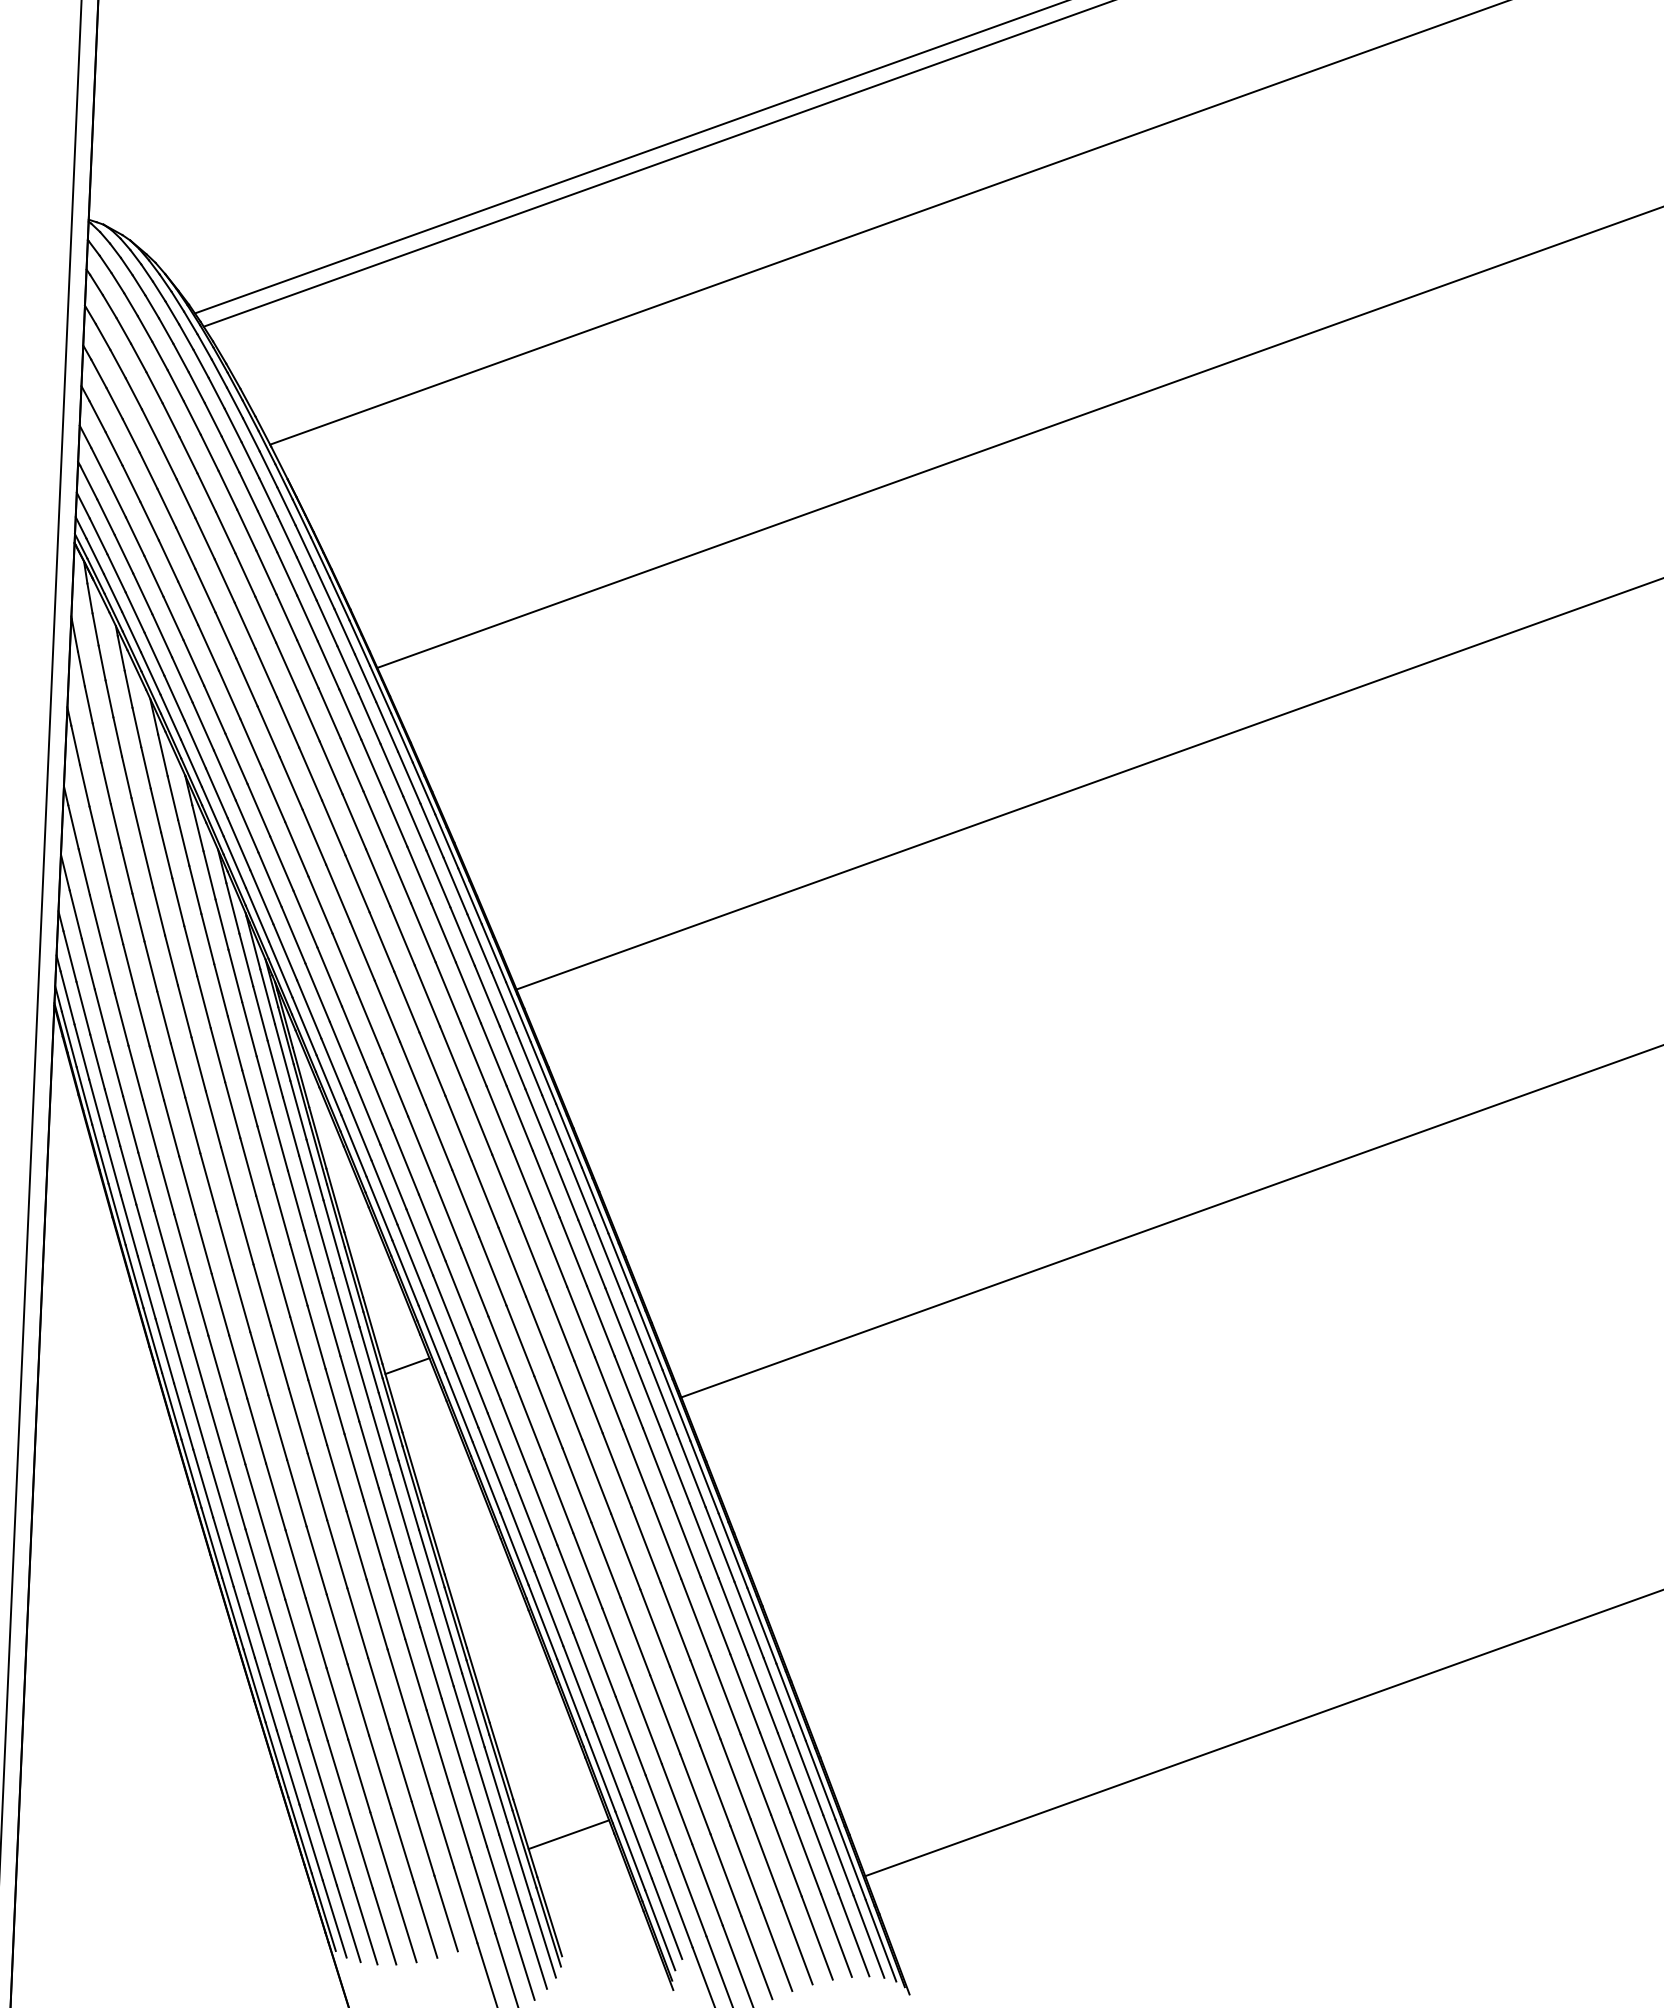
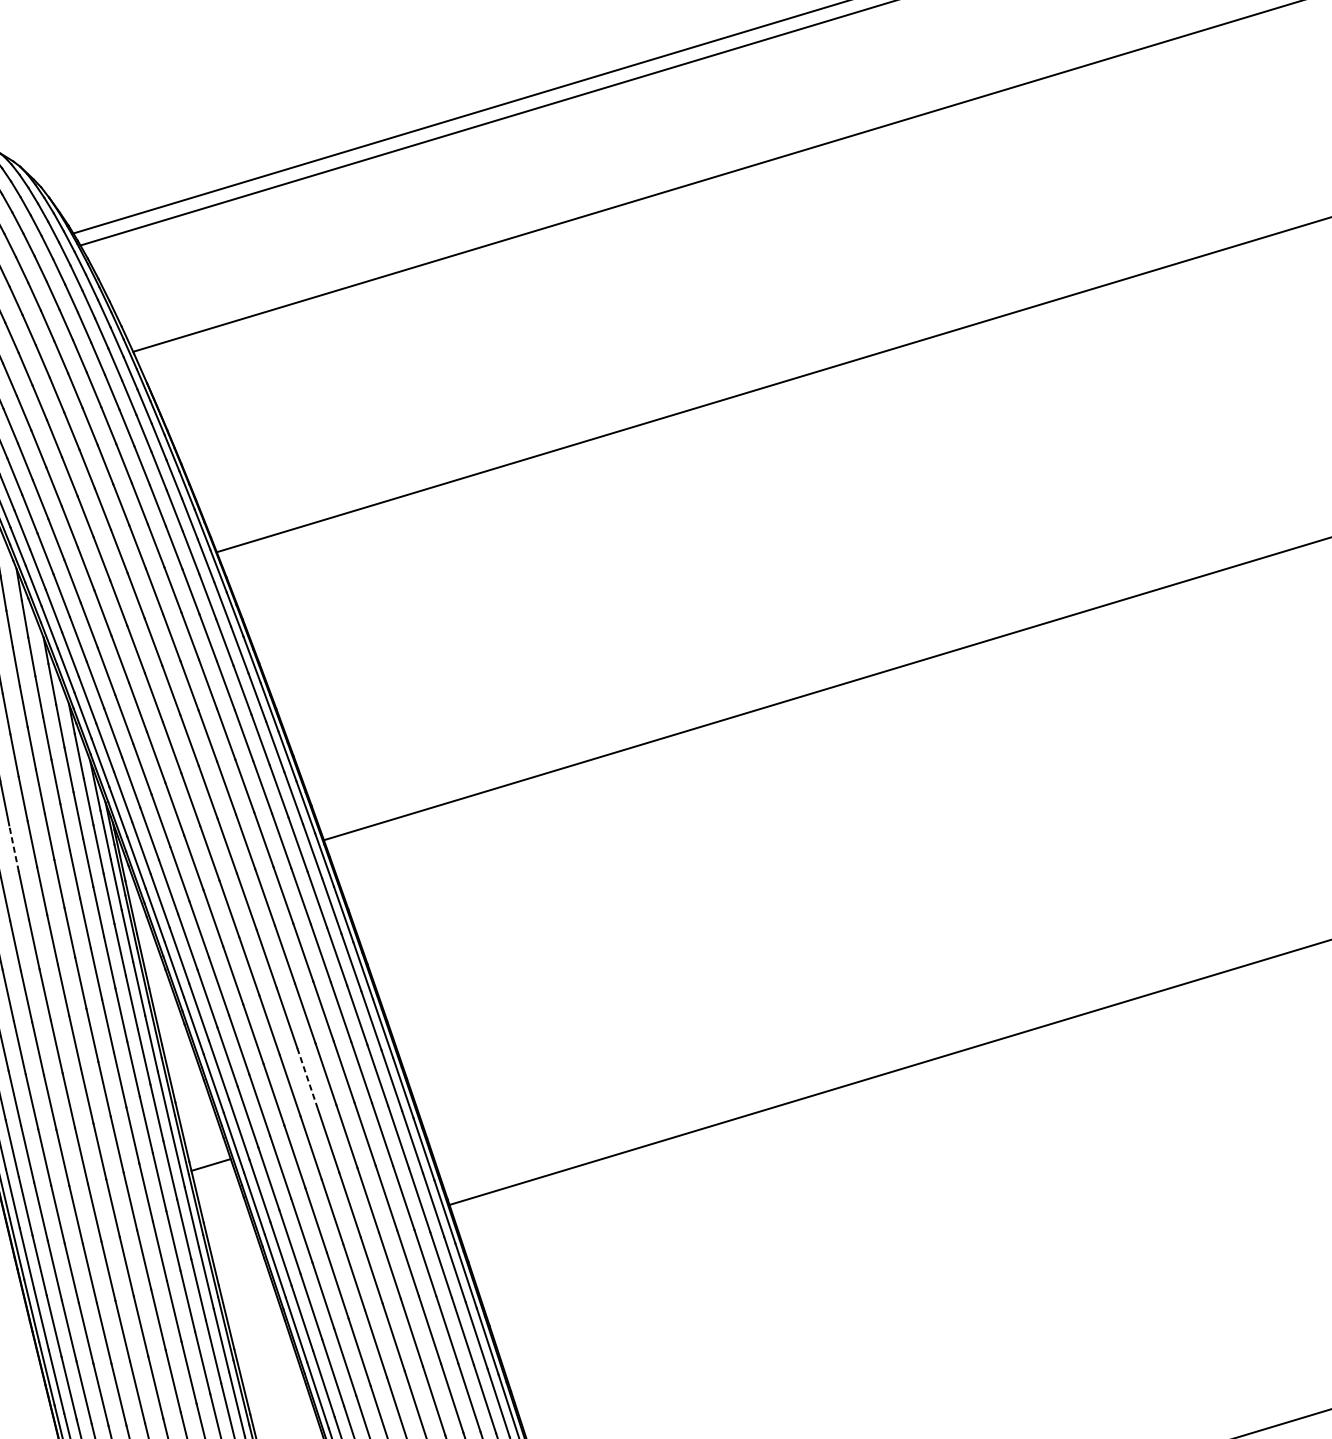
line: (164, 1017) -> (14, 848), solid -> dashed
line: (512, 1262) -> (307, 1079), solid -> dashed

